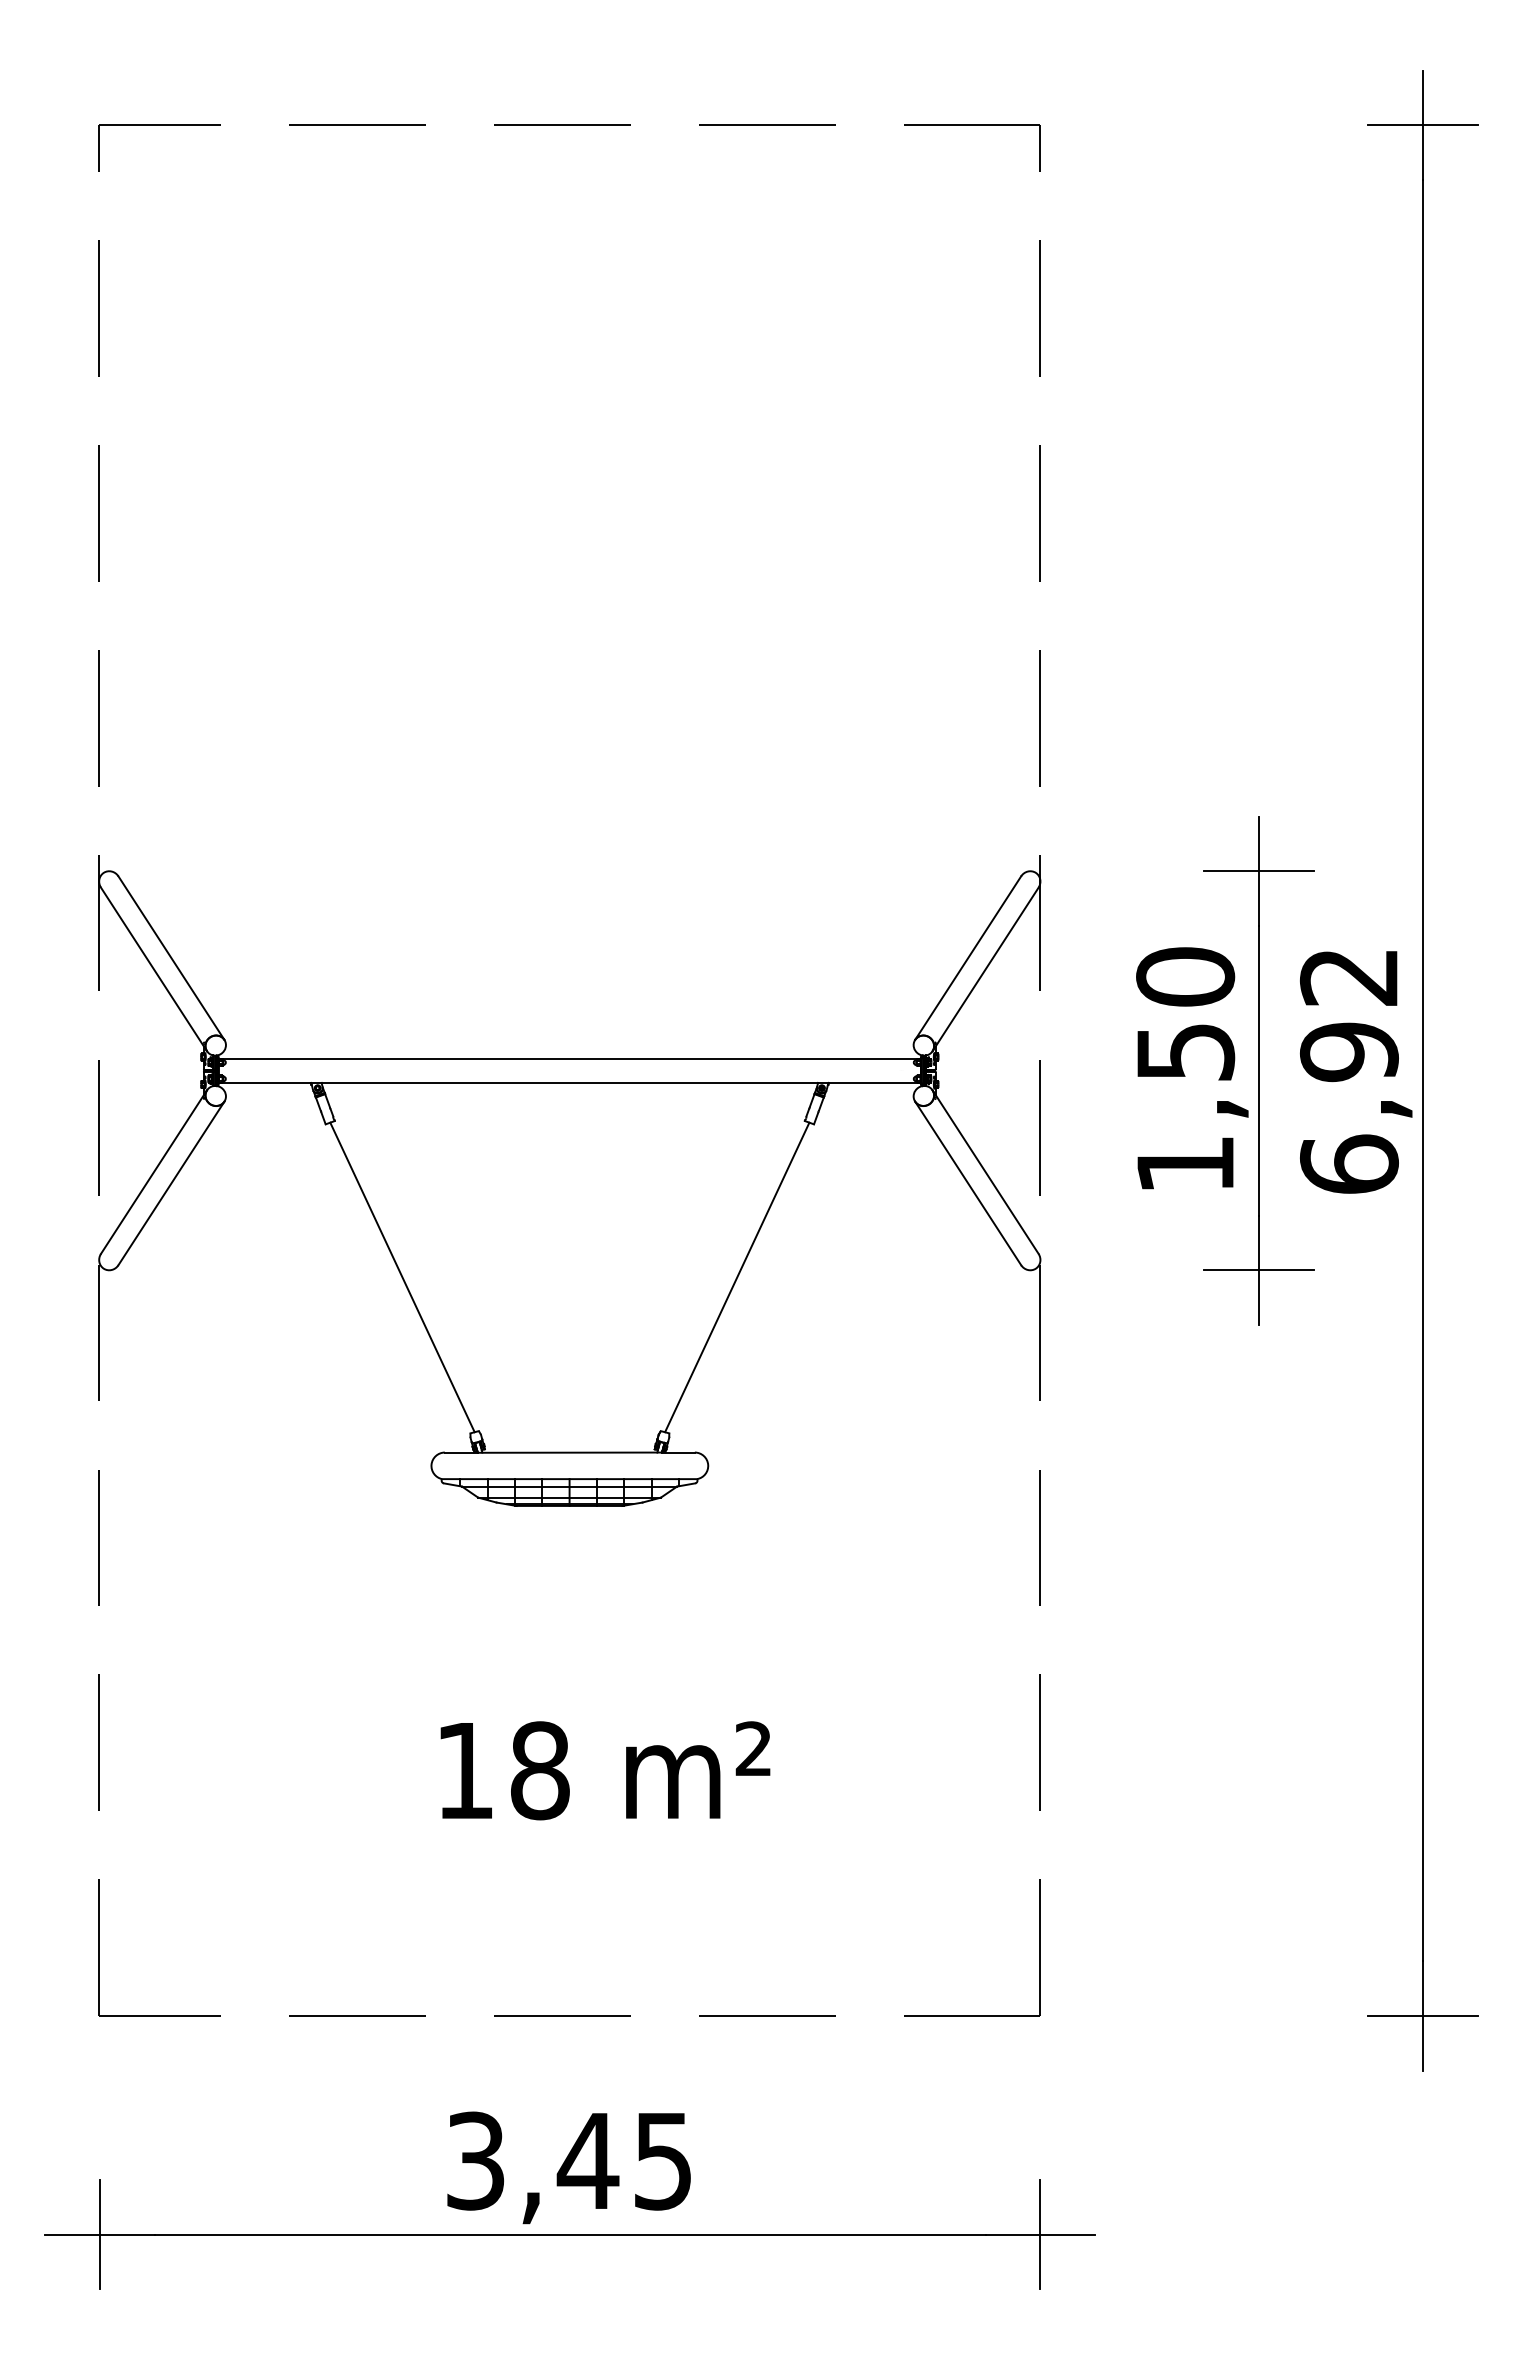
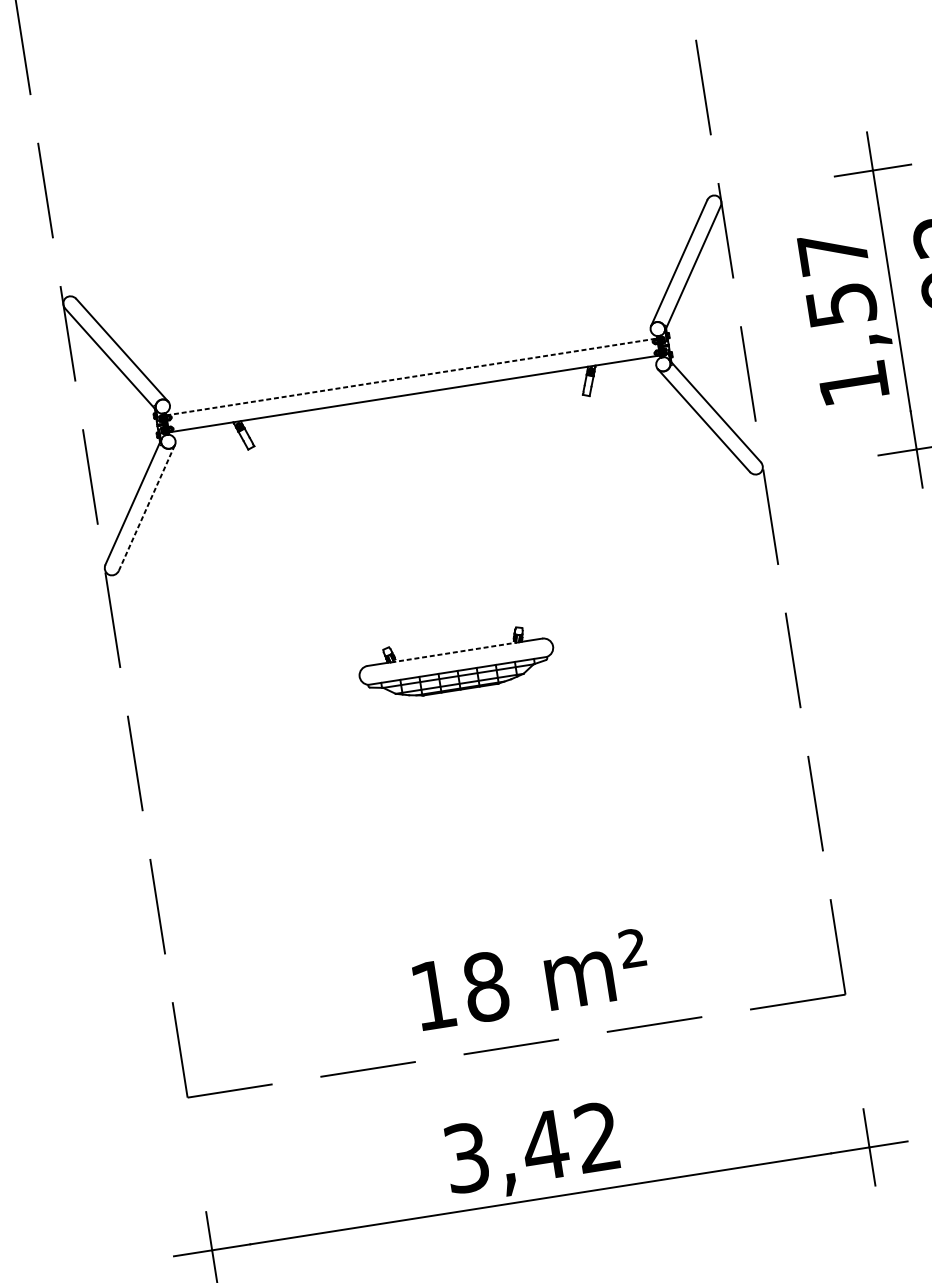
text: (1185, 976) -> (833, 252), 1,50 -> 1,57
line: (570, 1058) -> (412, 376), solid -> dashed
line: (171, 1183) -> (147, 507), solid -> dashed
line: (402, 1277) -> (318, 548), removed
line: (737, 1277) -> (552, 511), removed
line: (569, 1452) -> (454, 652), solid -> dashed
text: (605, 1770) -> (531, 979), moved
text: (662, 2160) -> (597, 1137), 3,45 -> 3,42

